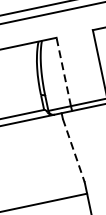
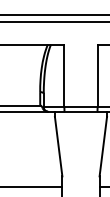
line: (63, 71) -> (64, 75), dashed -> solid
line: (73, 151) -> (58, 147), dashed -> solid

